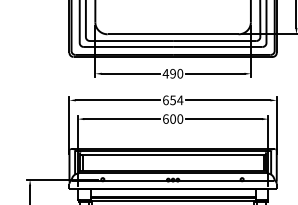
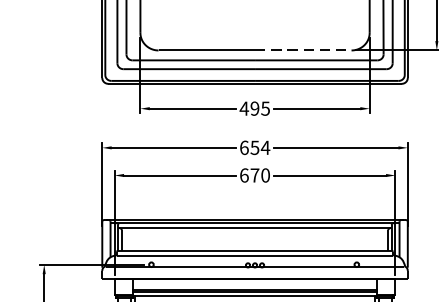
line: (205, 34) -> (302, 50), solid -> dashed
text: (180, 73) -> (265, 108), 490 -> 495
text: (172, 118) -> (254, 174), 600 -> 670

